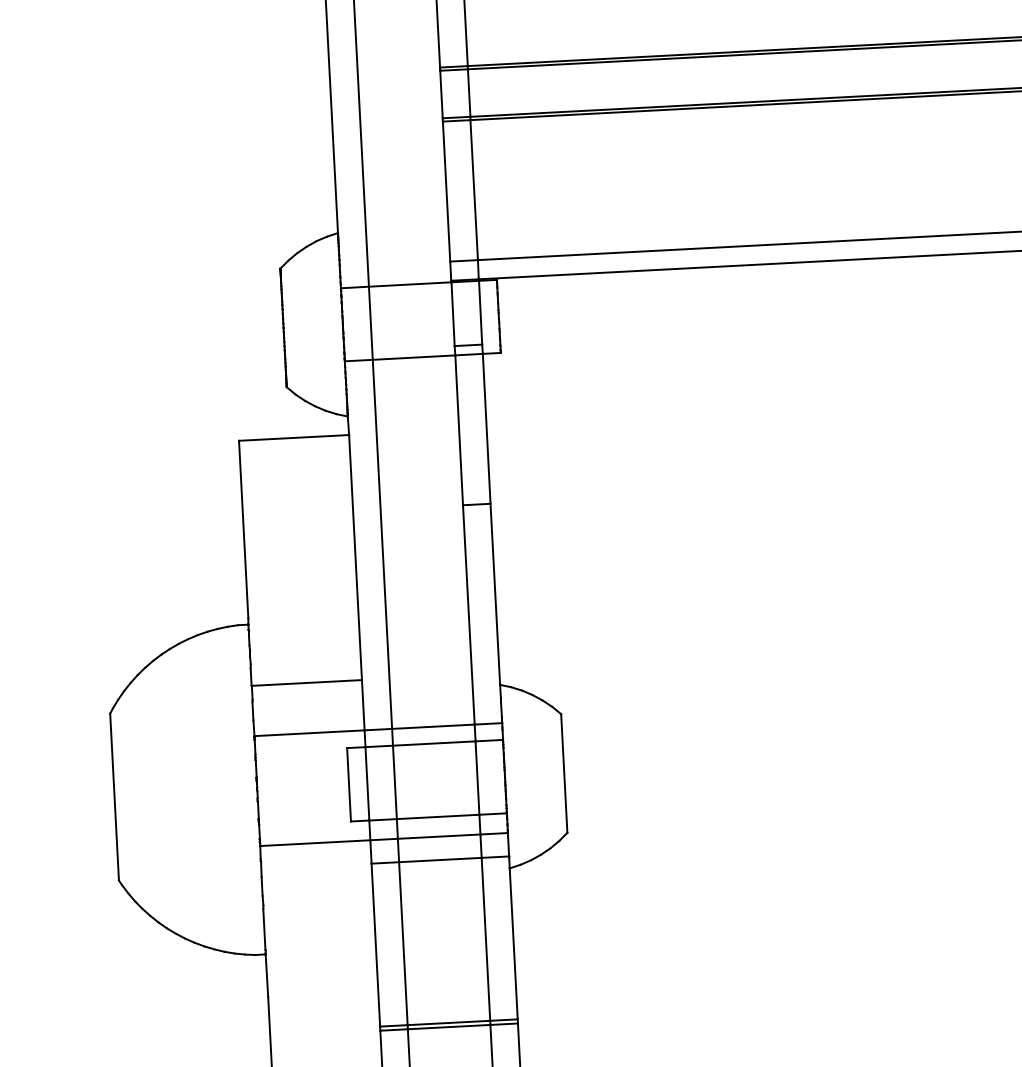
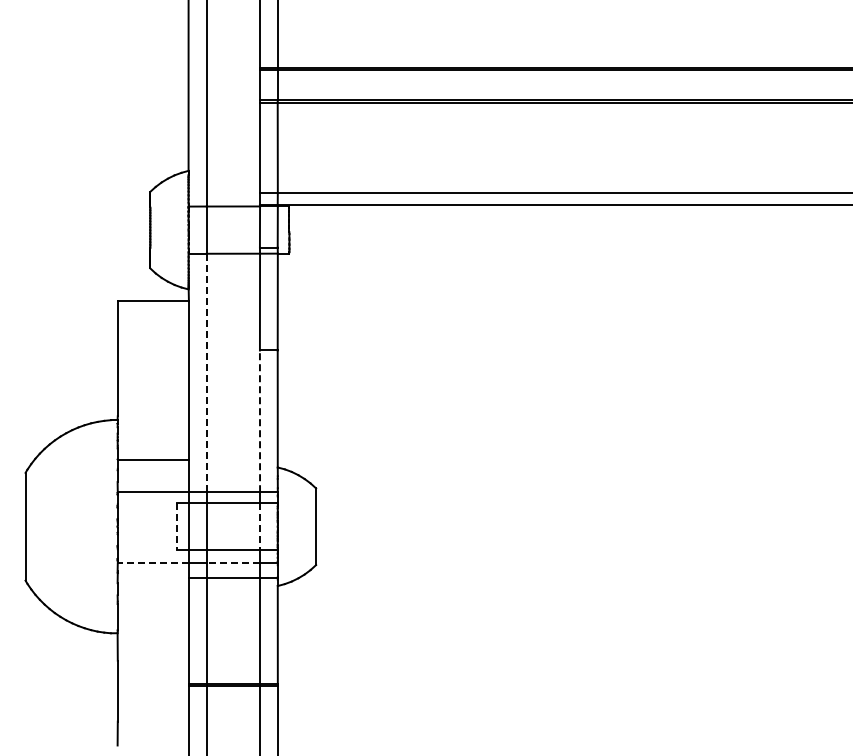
line: (382, 543) -> (206, 372), solid -> dashed
line: (468, 615) -> (259, 421), solid -> dashed
line: (478, 777) -> (260, 526), solid -> dashed
line: (349, 784) -> (177, 526), solid -> dashed
line: (439, 837) -> (233, 563), solid -> dashed
line: (315, 843) -> (153, 563), solid -> dashed

